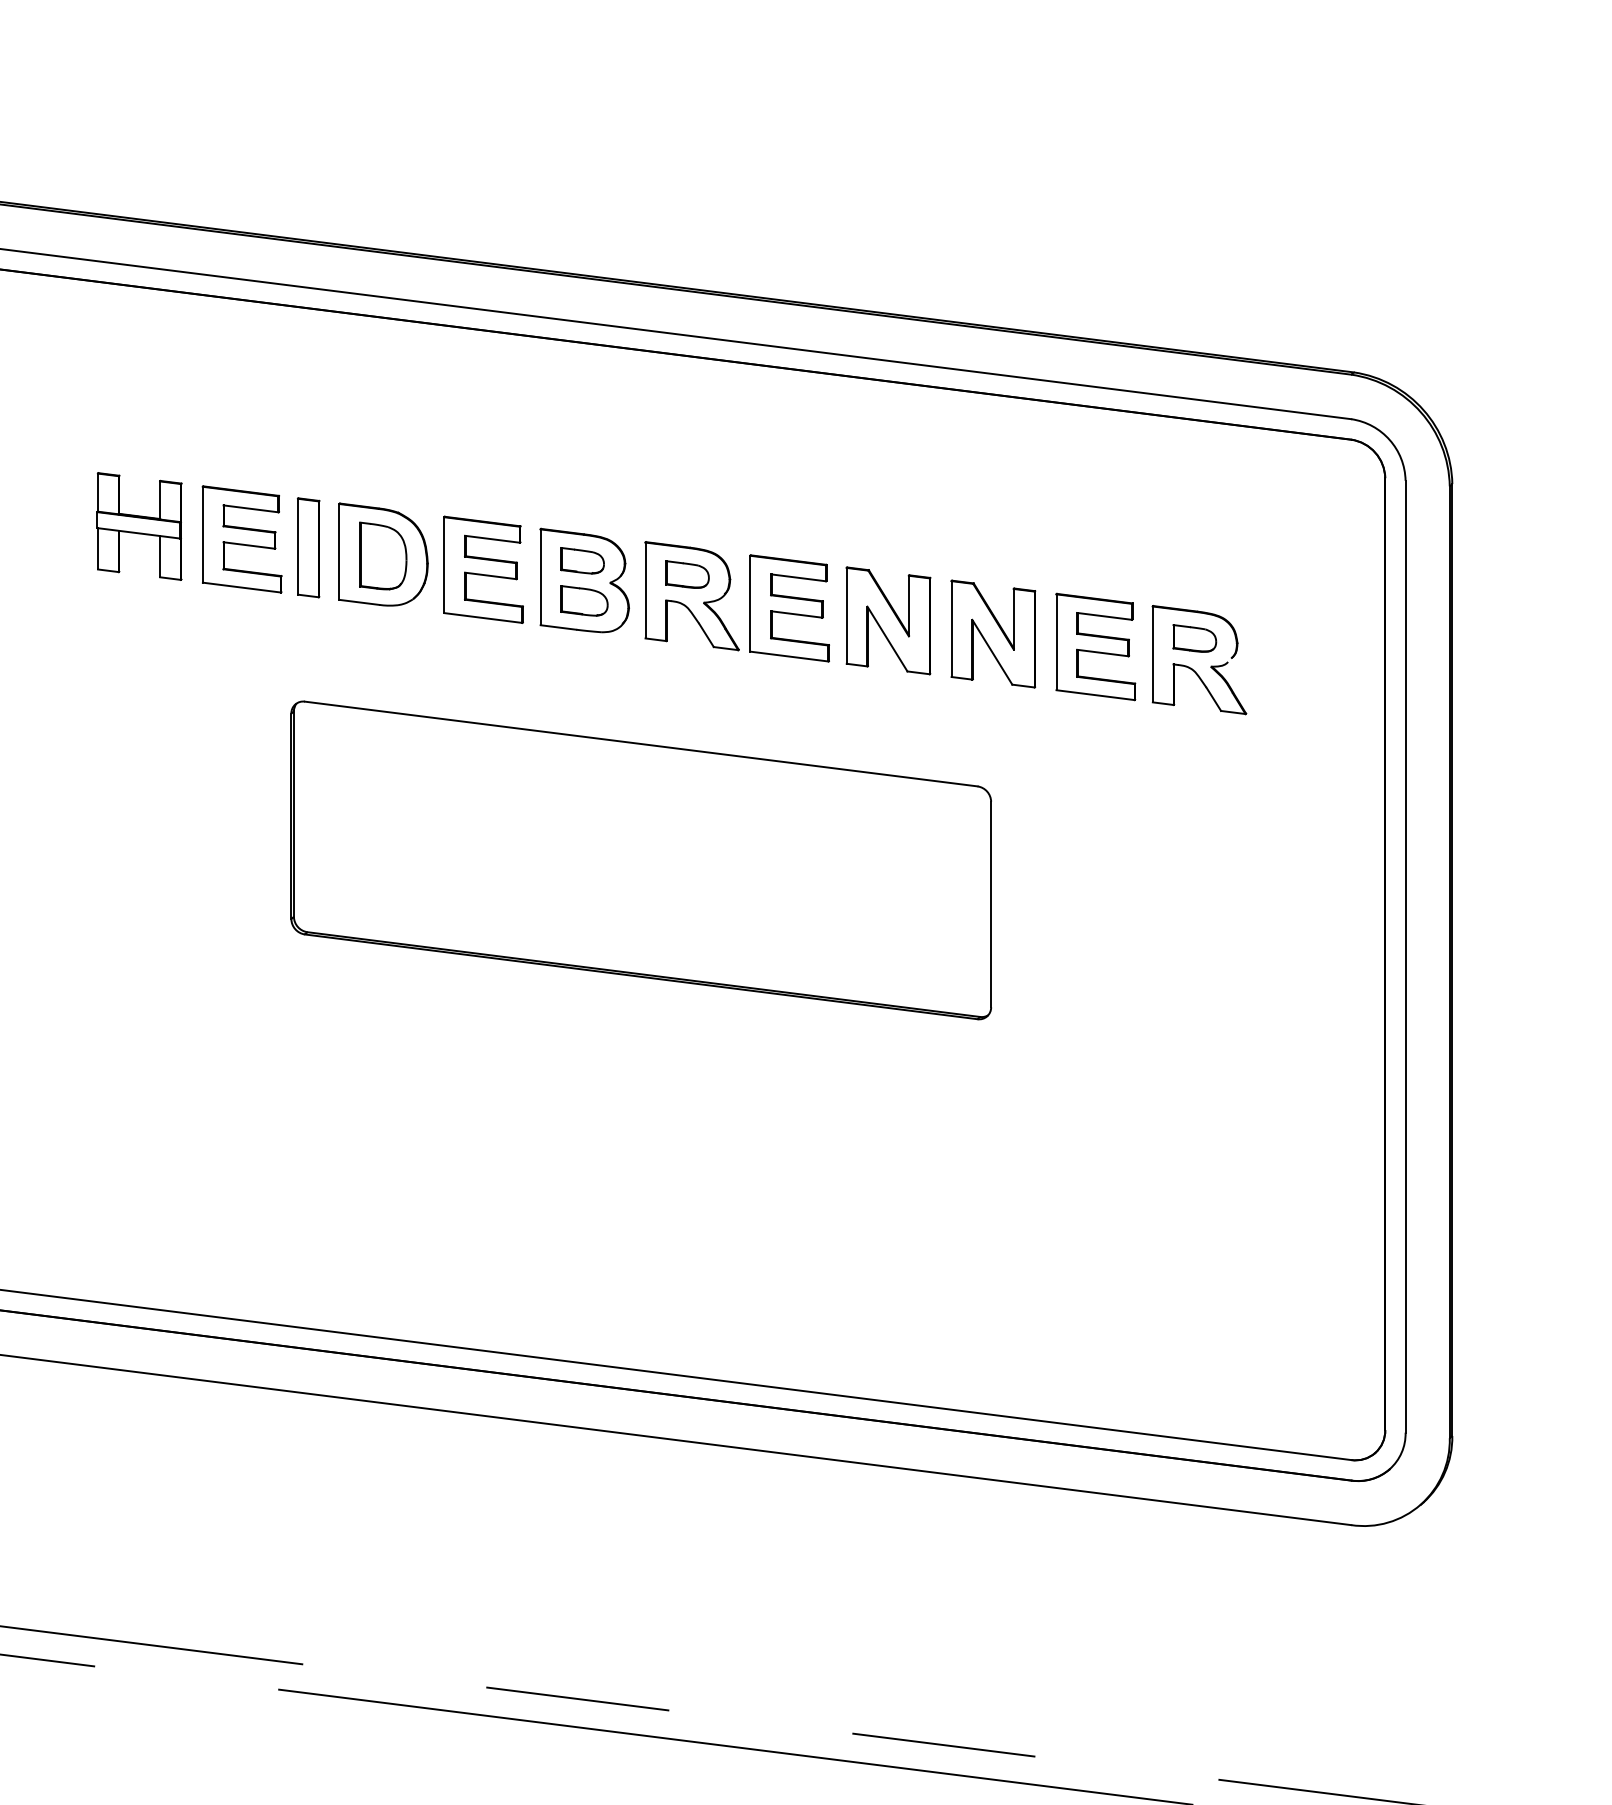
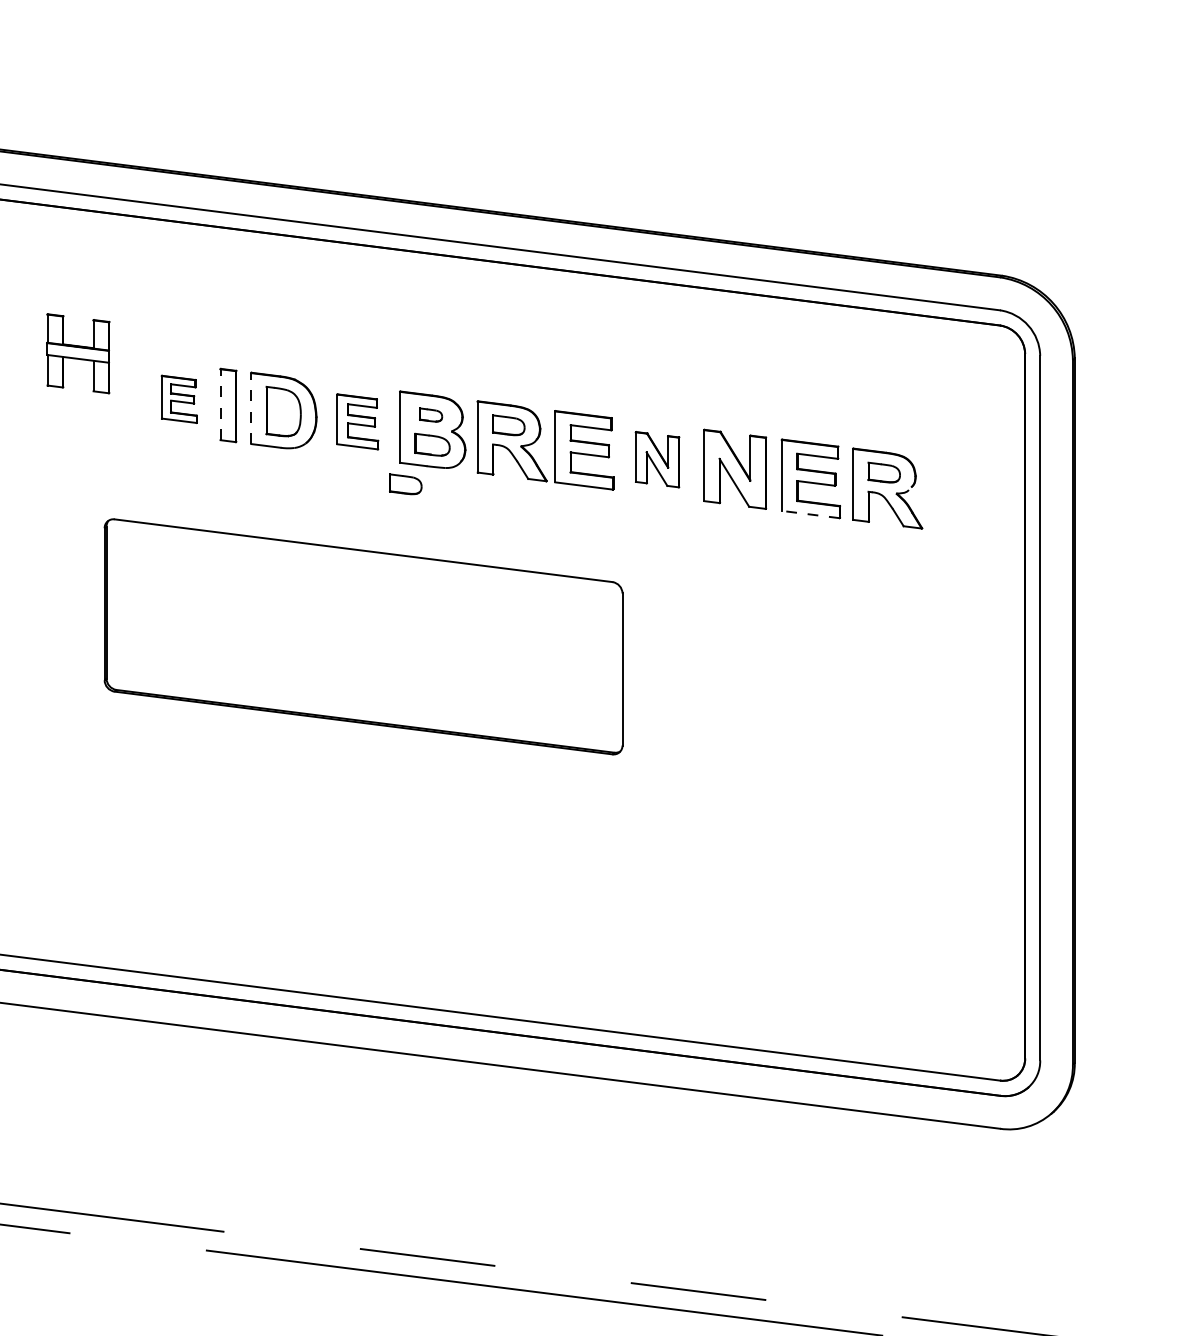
part: (139, 526) -> (78, 353), moved
part: (242, 539) -> (179, 399), size x0.6
line: (297, 546) -> (220, 404), solid -> dashed
line: (339, 551) -> (251, 408), solid -> dashed
part: (581, 559) -> (430, 414), size x0.7
part: (483, 569) -> (357, 421), size x0.7
part: (888, 620) -> (657, 459), size x0.7
part: (547, 654) -> (405, 484), added
line: (1095, 695) -> (810, 514), solid -> dashed
part: (641, 859) -> (363, 636), moved

